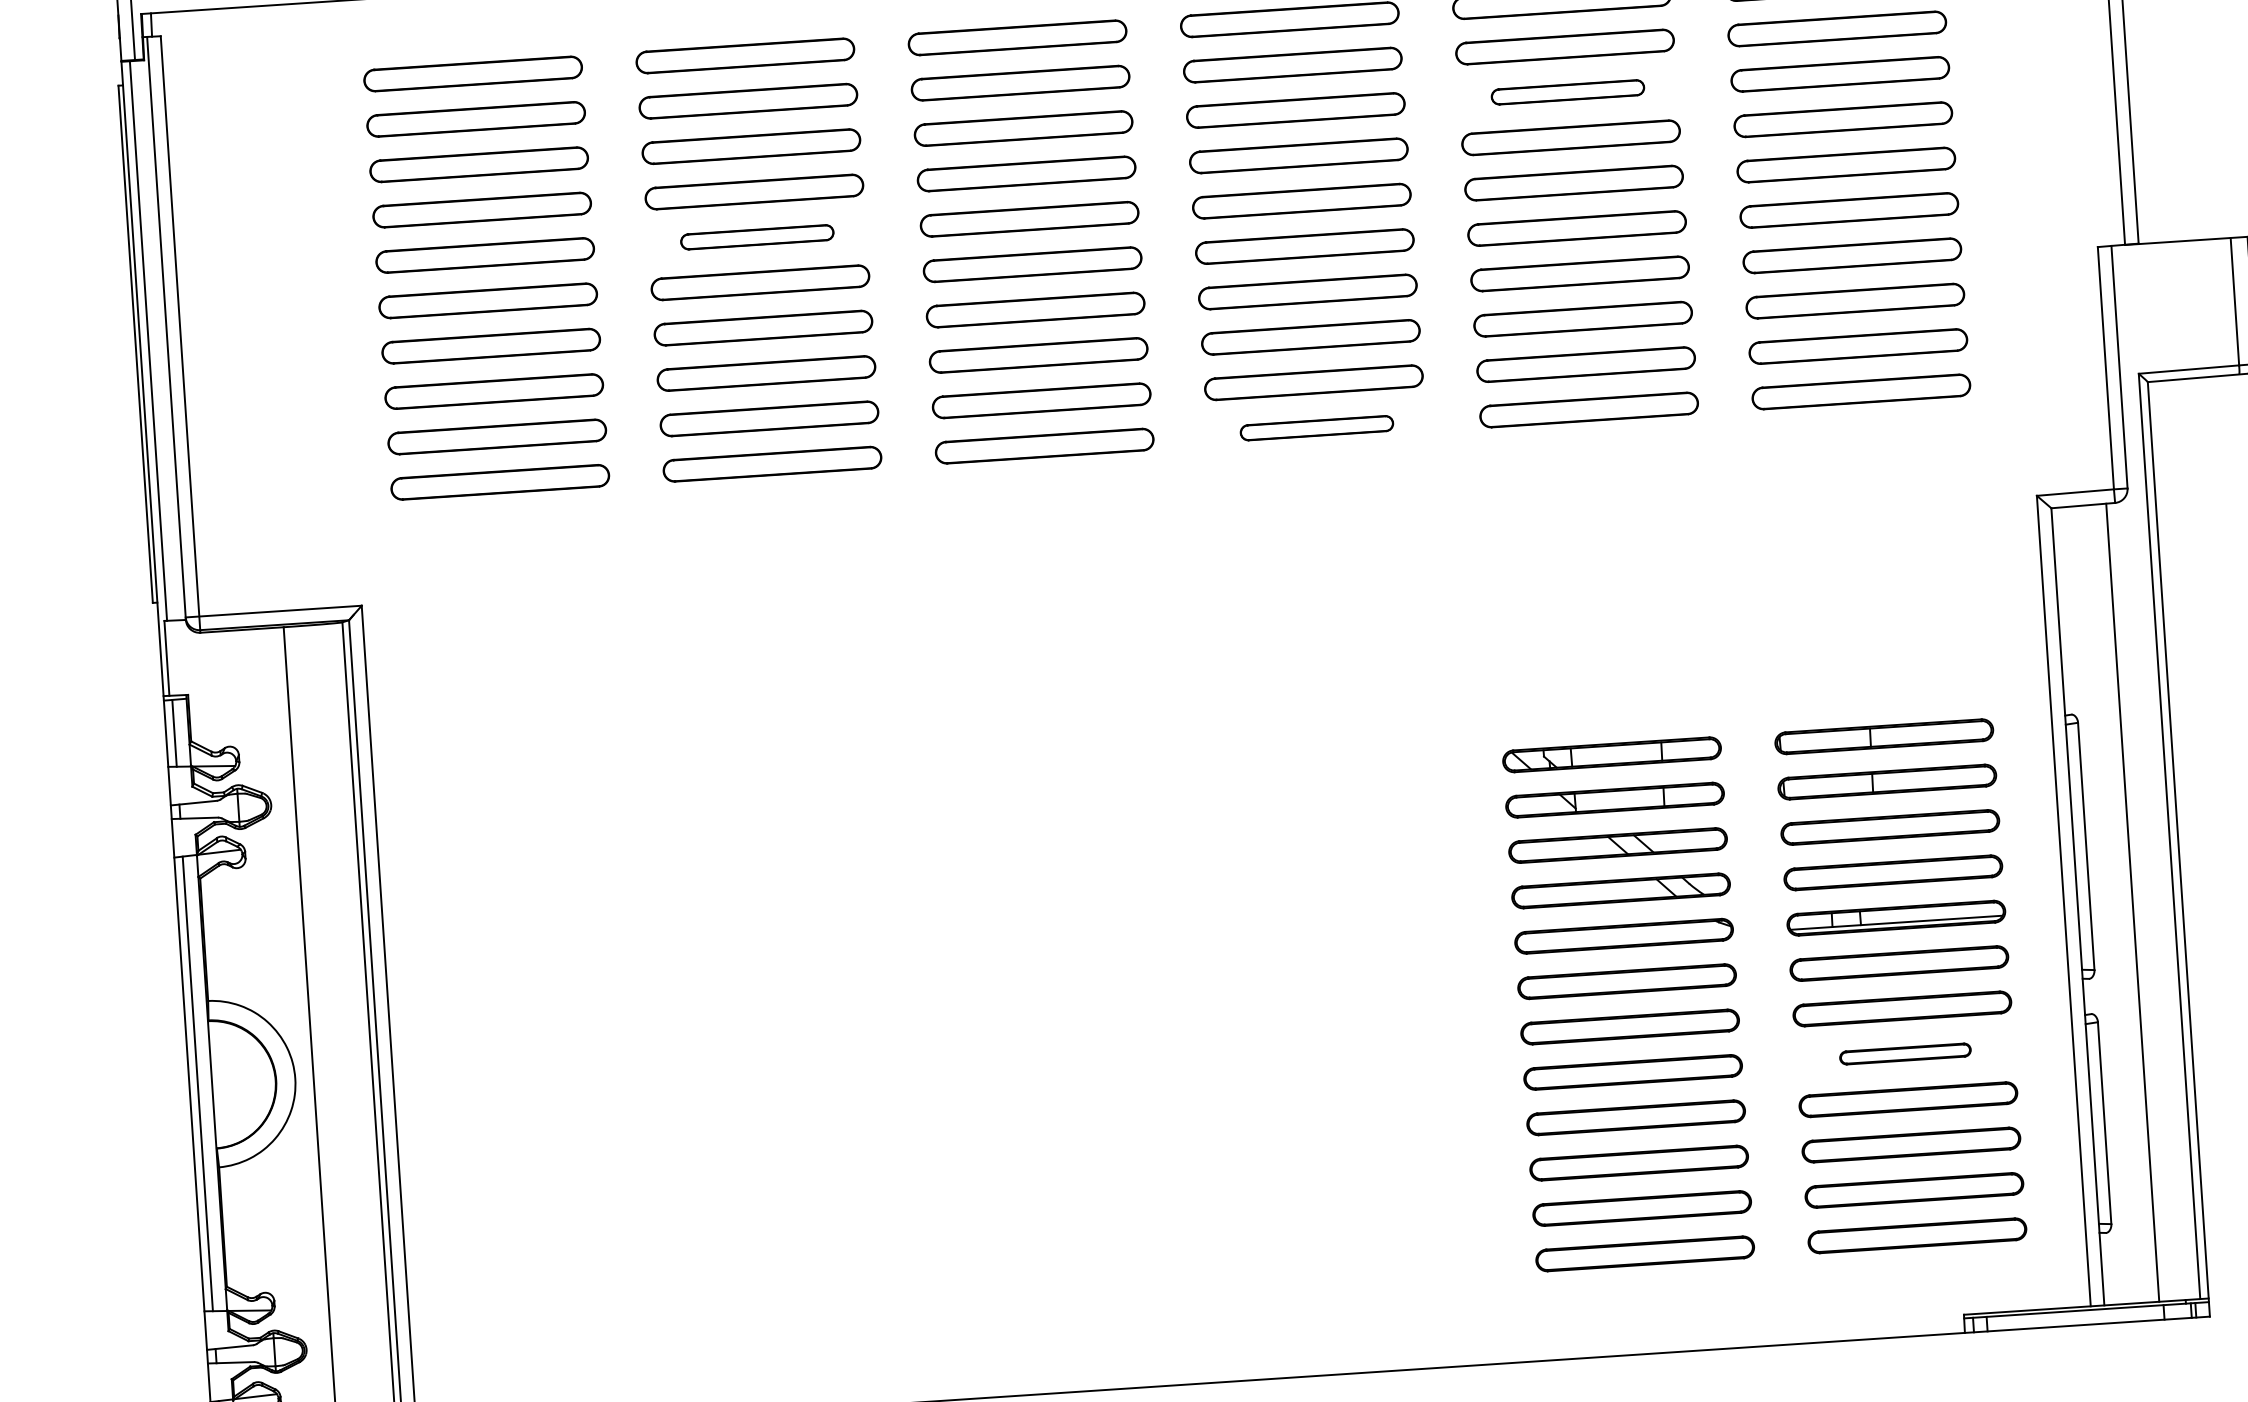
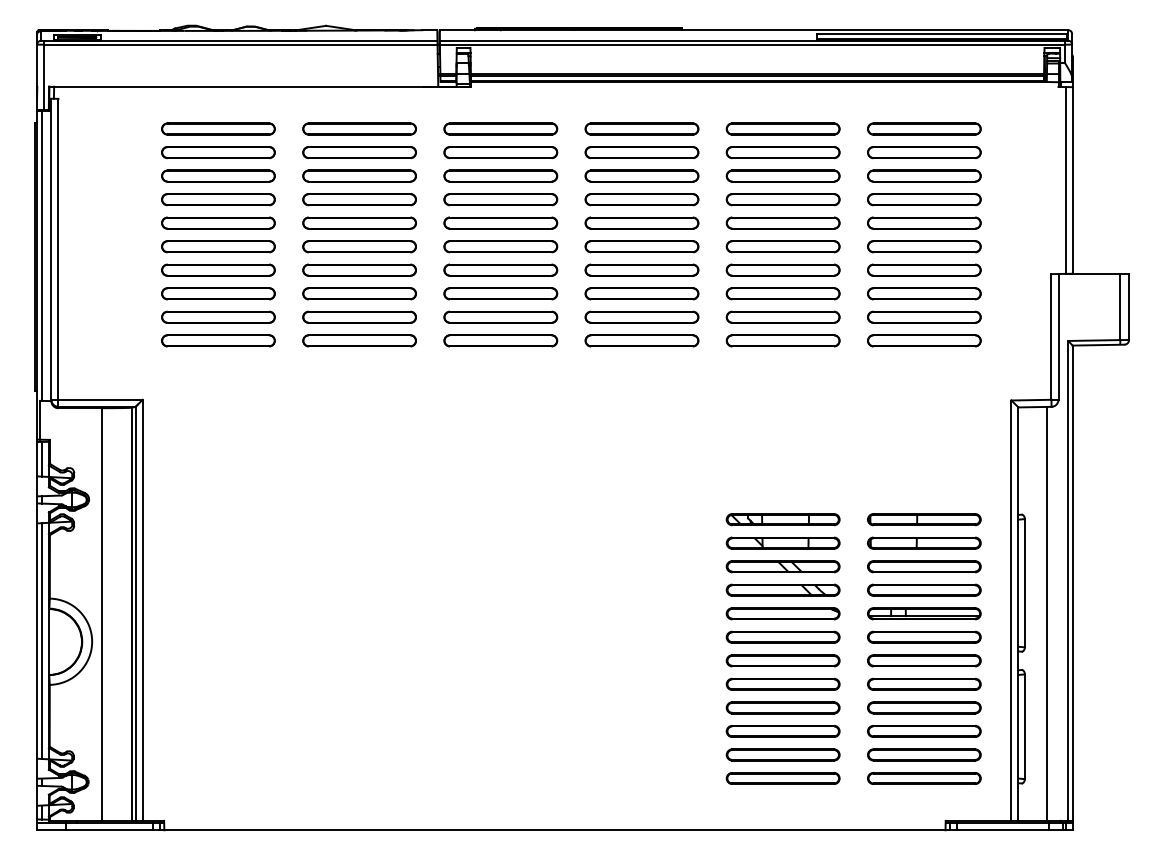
part: (1566, 91) -> (782, 175), size x1.43
part: (757, 236) -> (359, 222), size x1.43
part: (1315, 427) -> (641, 340), size x1.43
part: (1905, 1052) -> (924, 683), size x1.67

